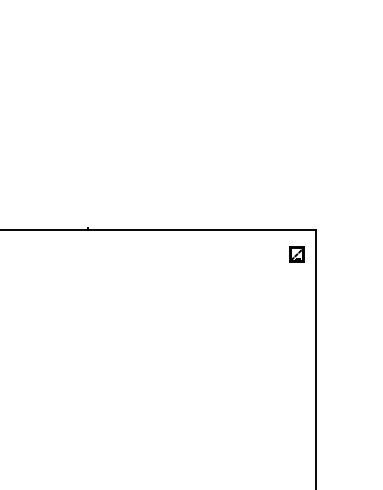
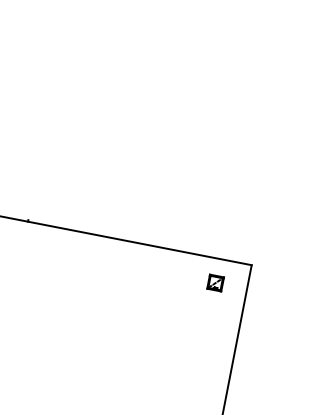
part: (296, 254) -> (214, 282), moved

